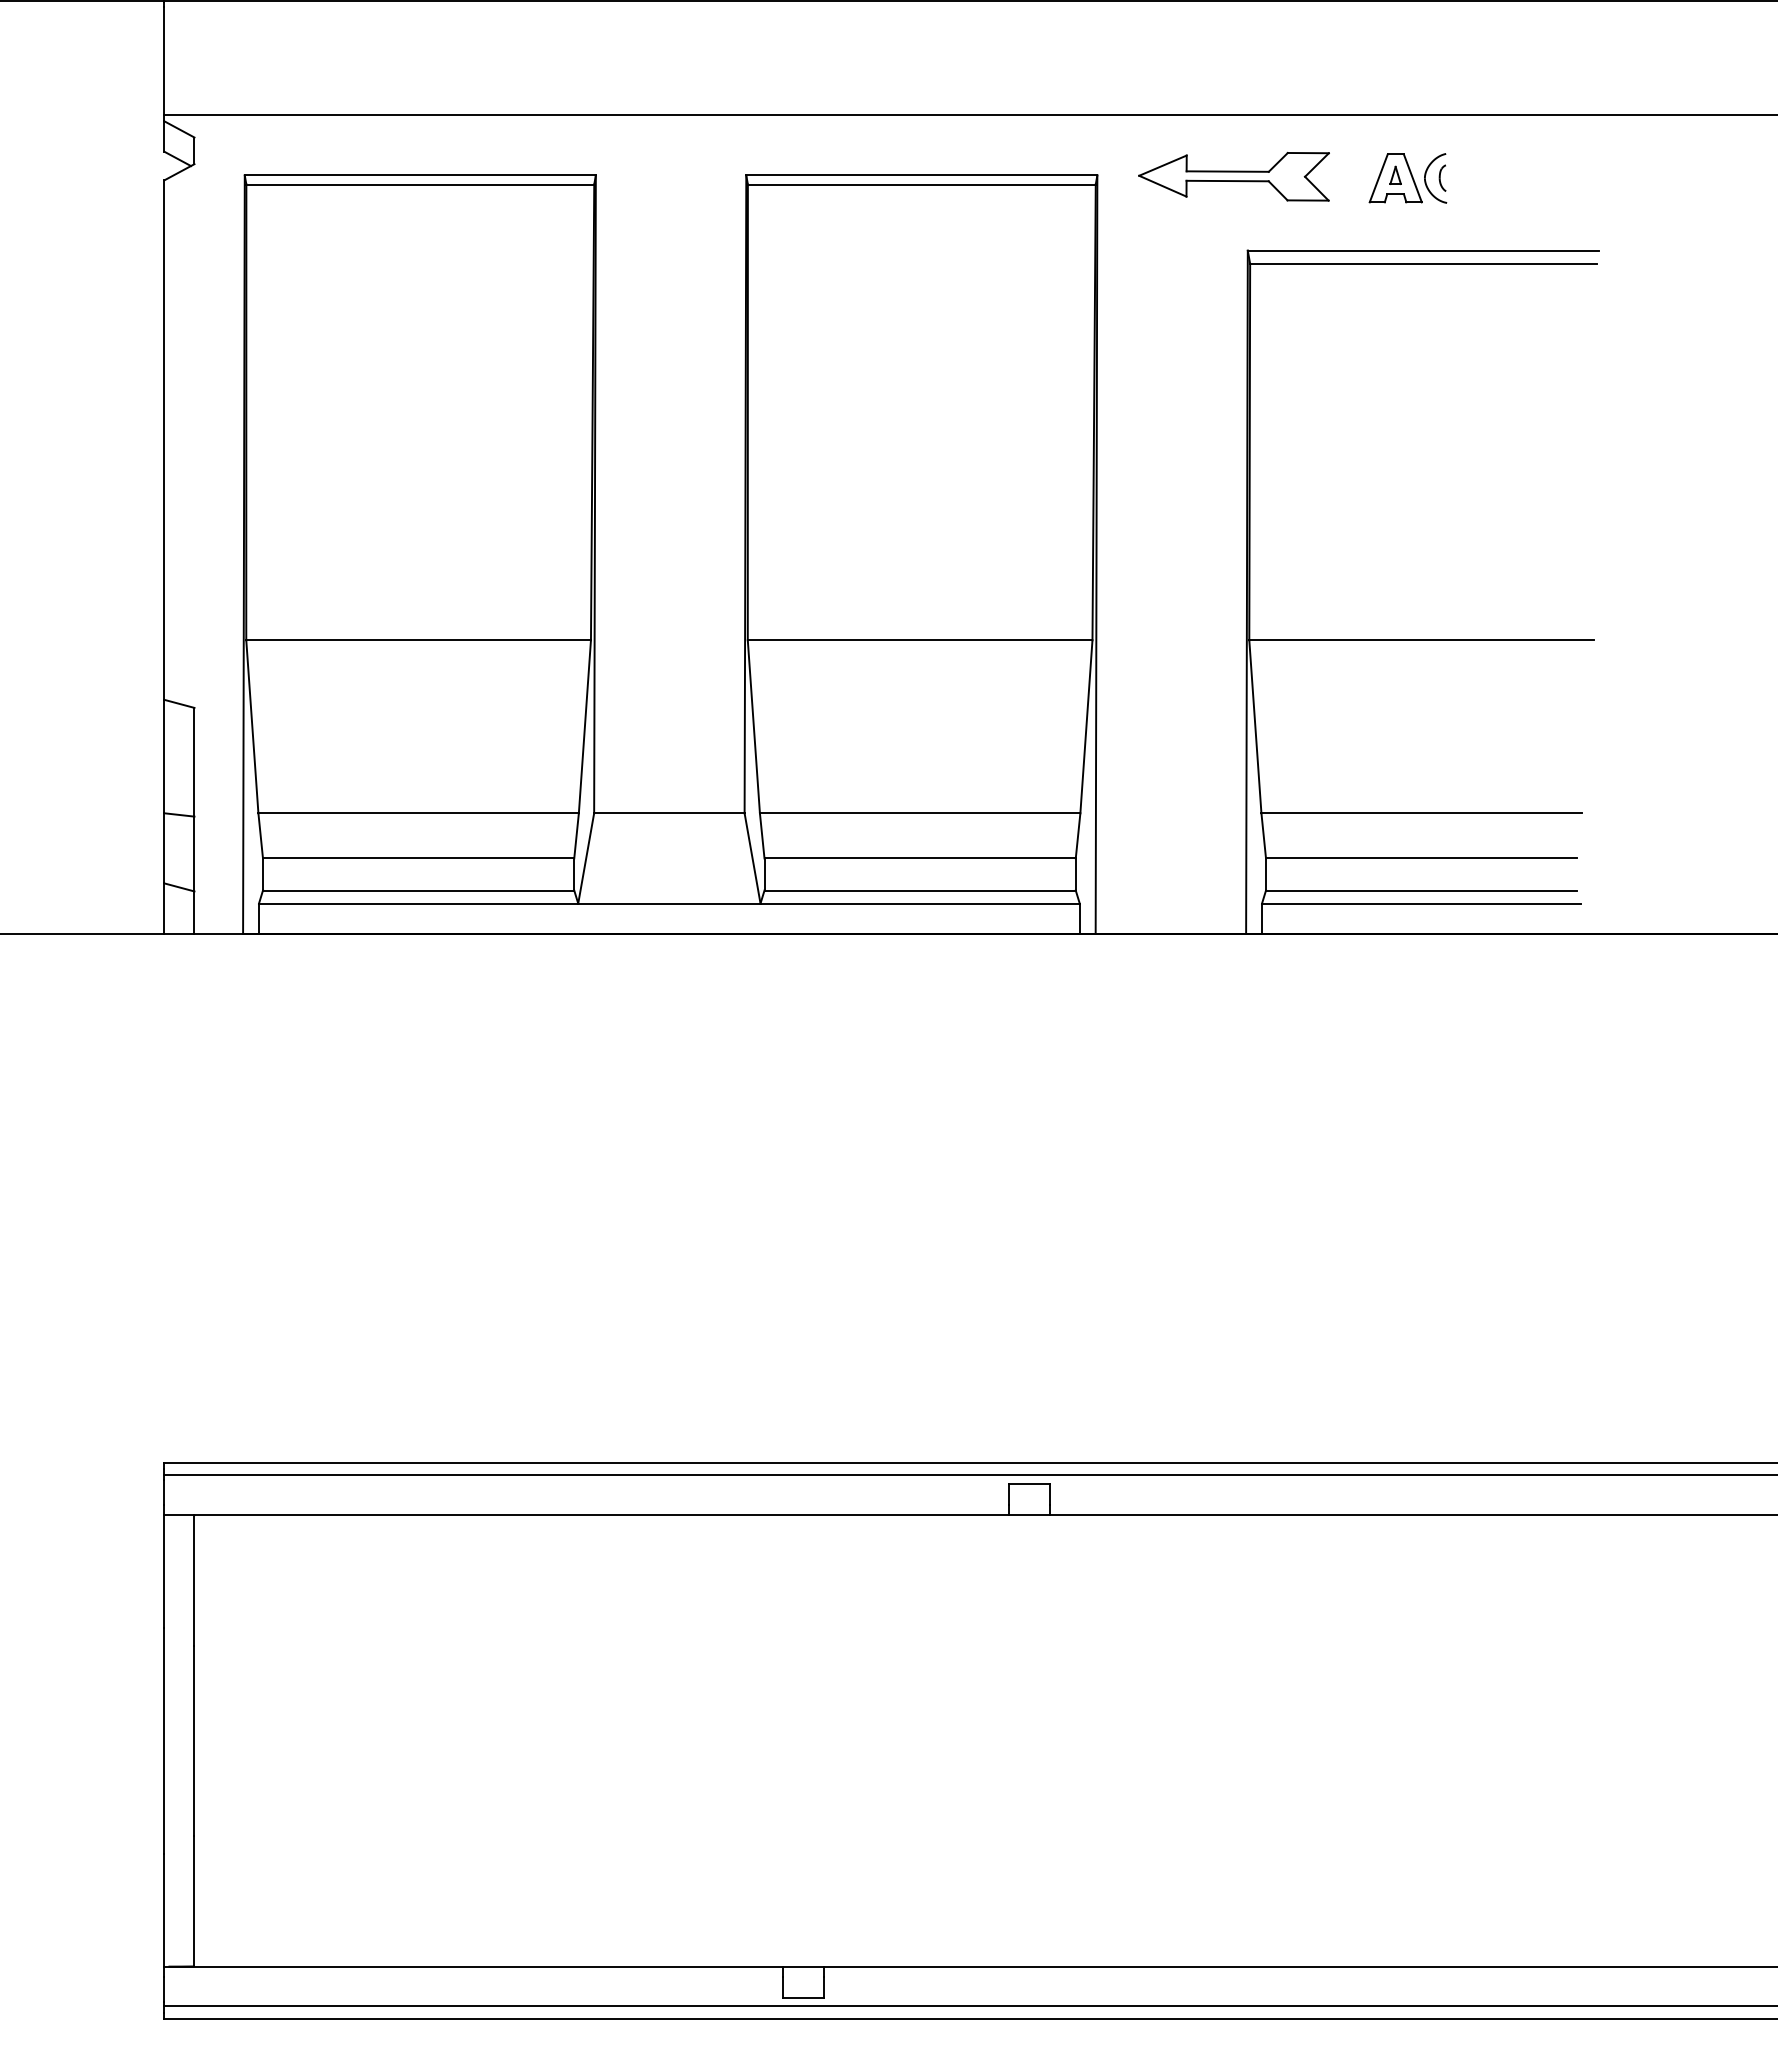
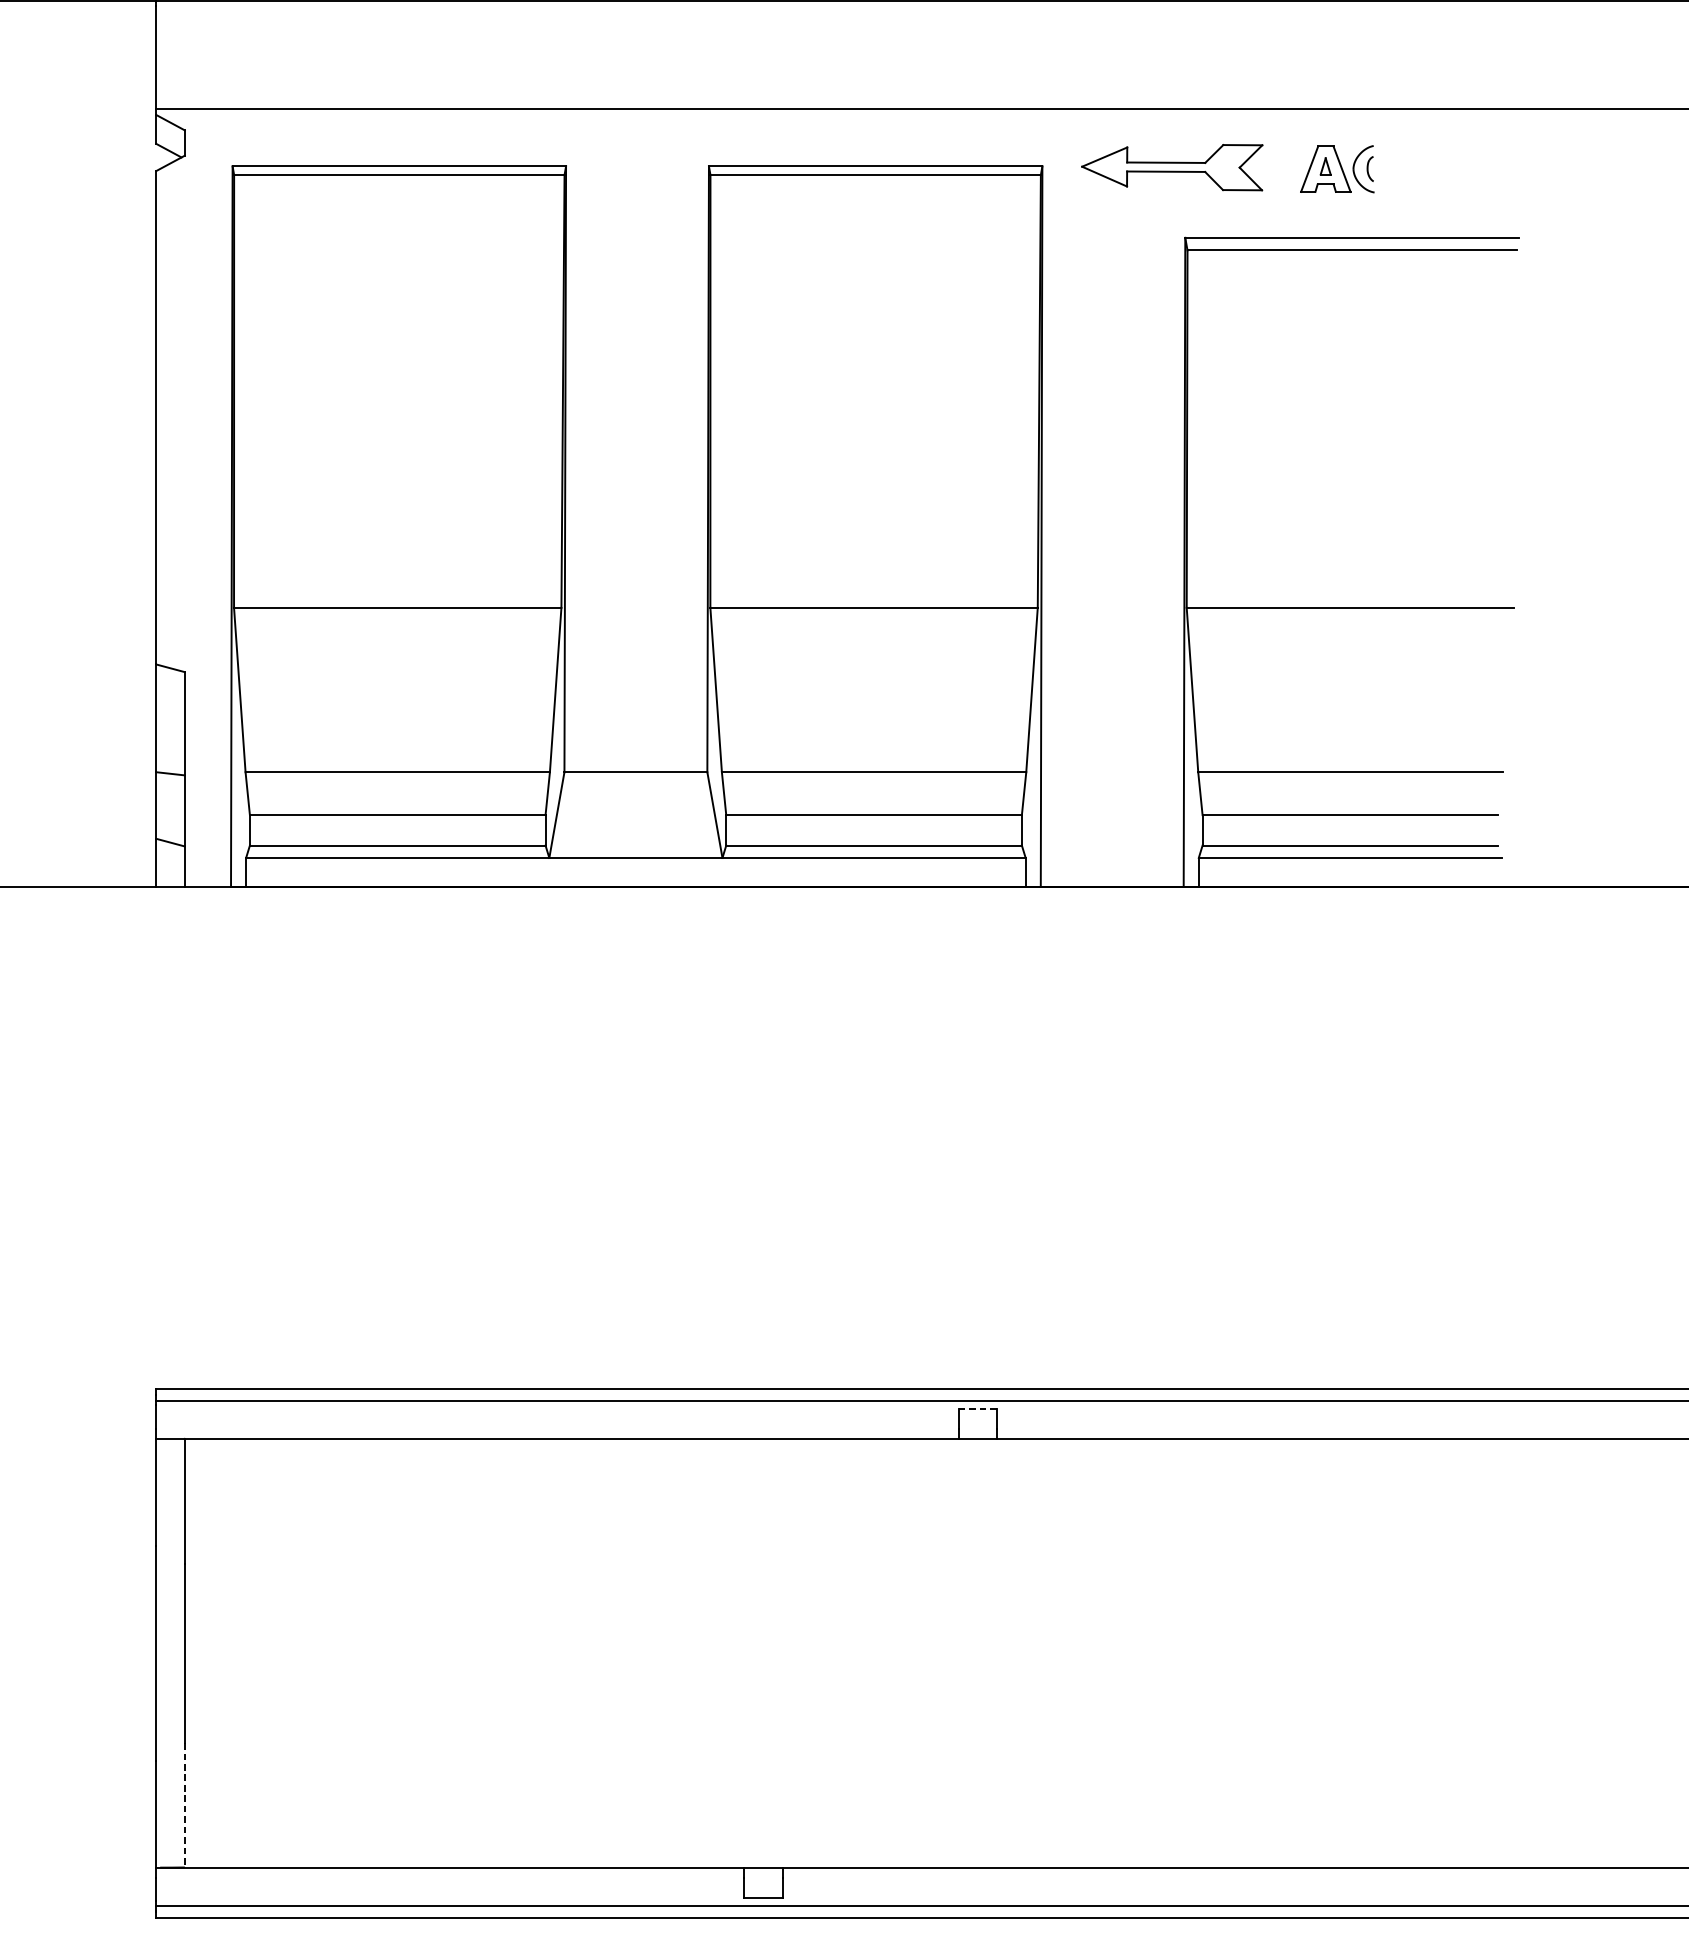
line: (1029, 1483) -> (977, 1408), solid -> dashed
line: (194, 1901) -> (184, 1805), solid -> dashed

